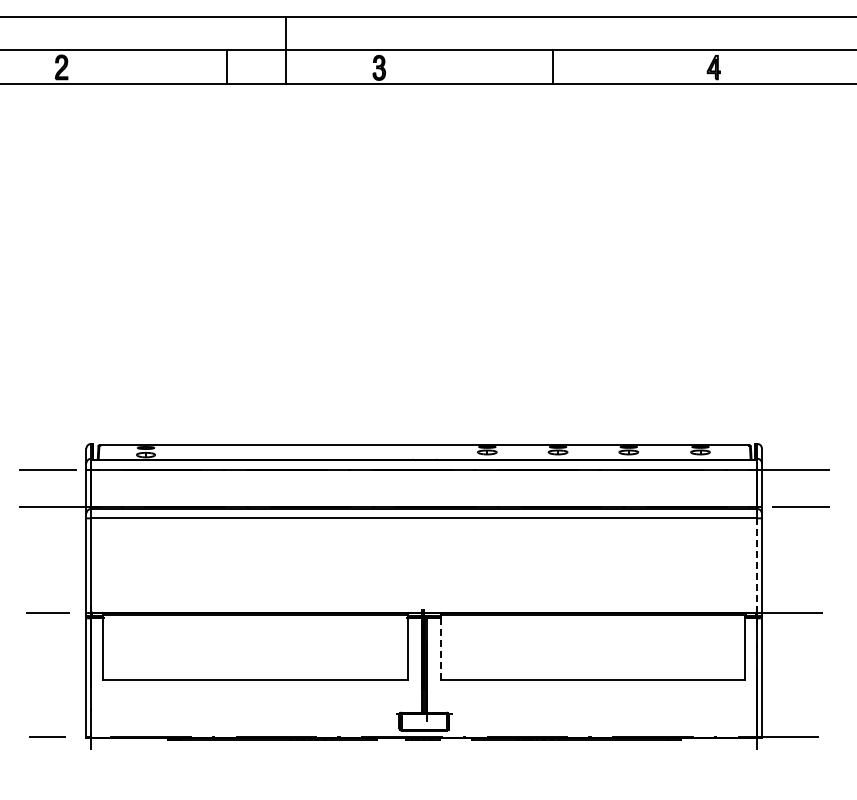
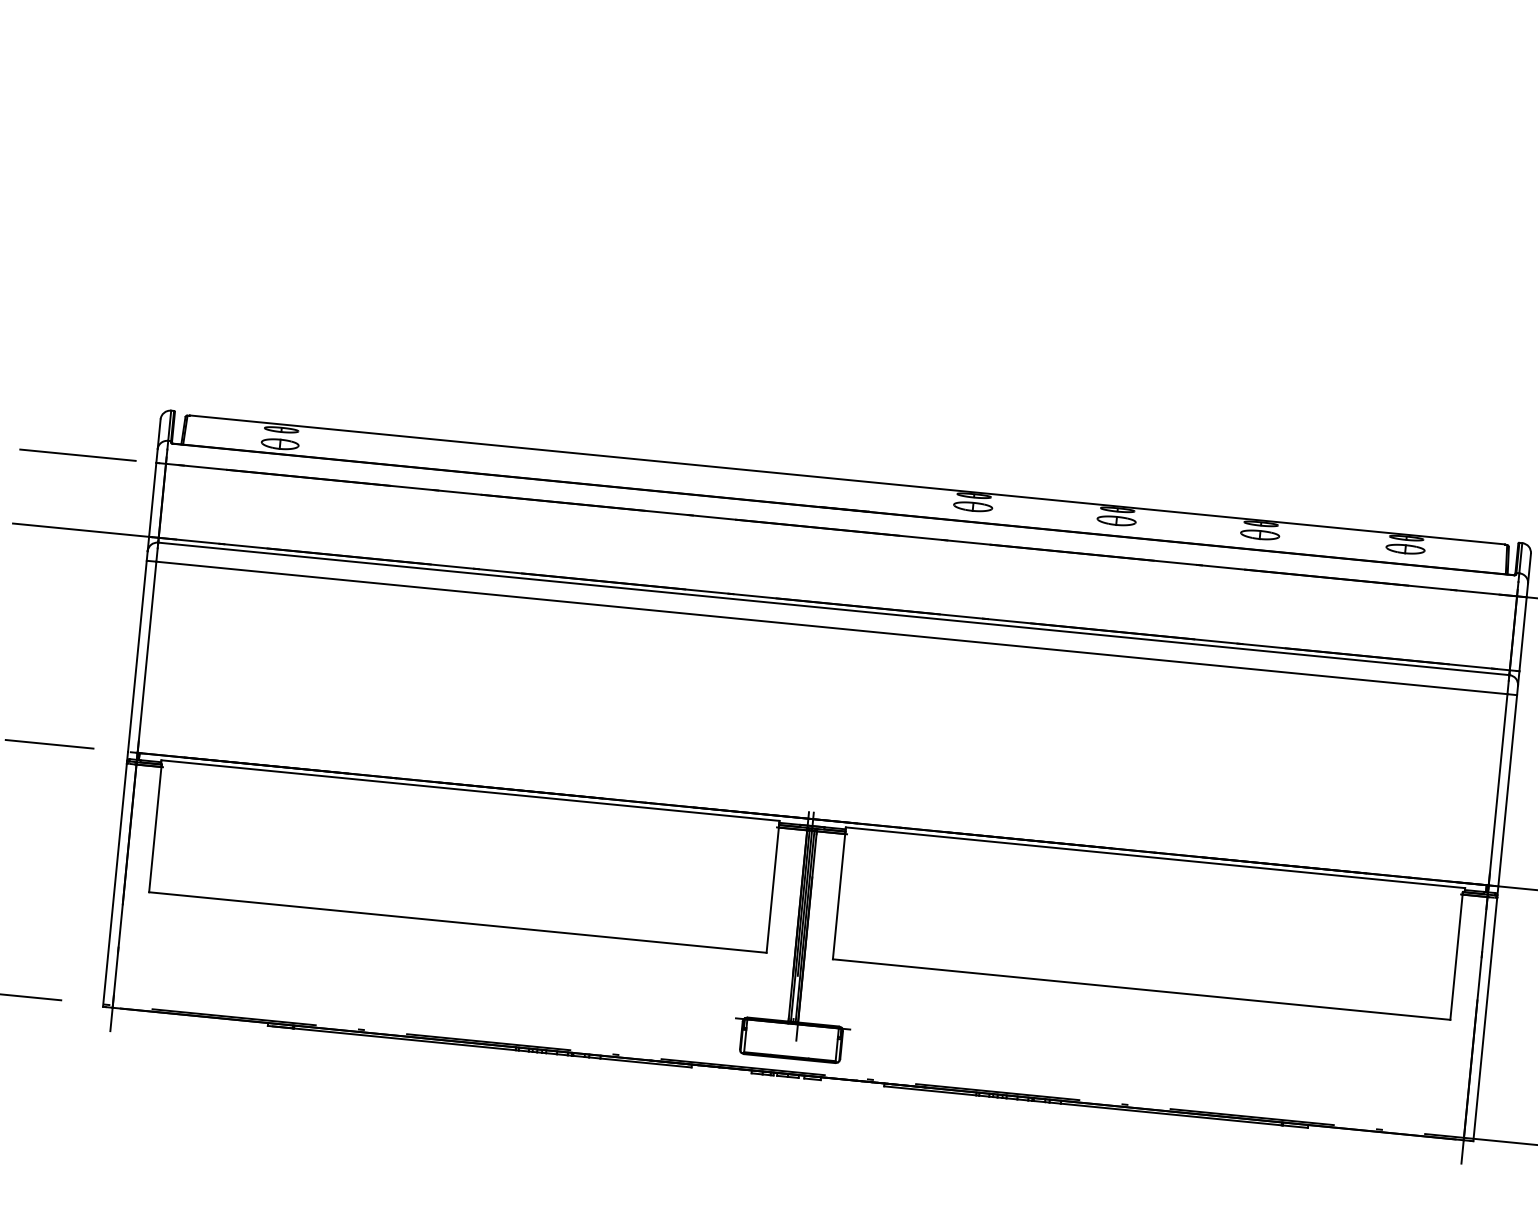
line: (757, 564) -> (1498, 787), dashed -> solid
line: (440, 649) -> (838, 897), dashed -> solid

